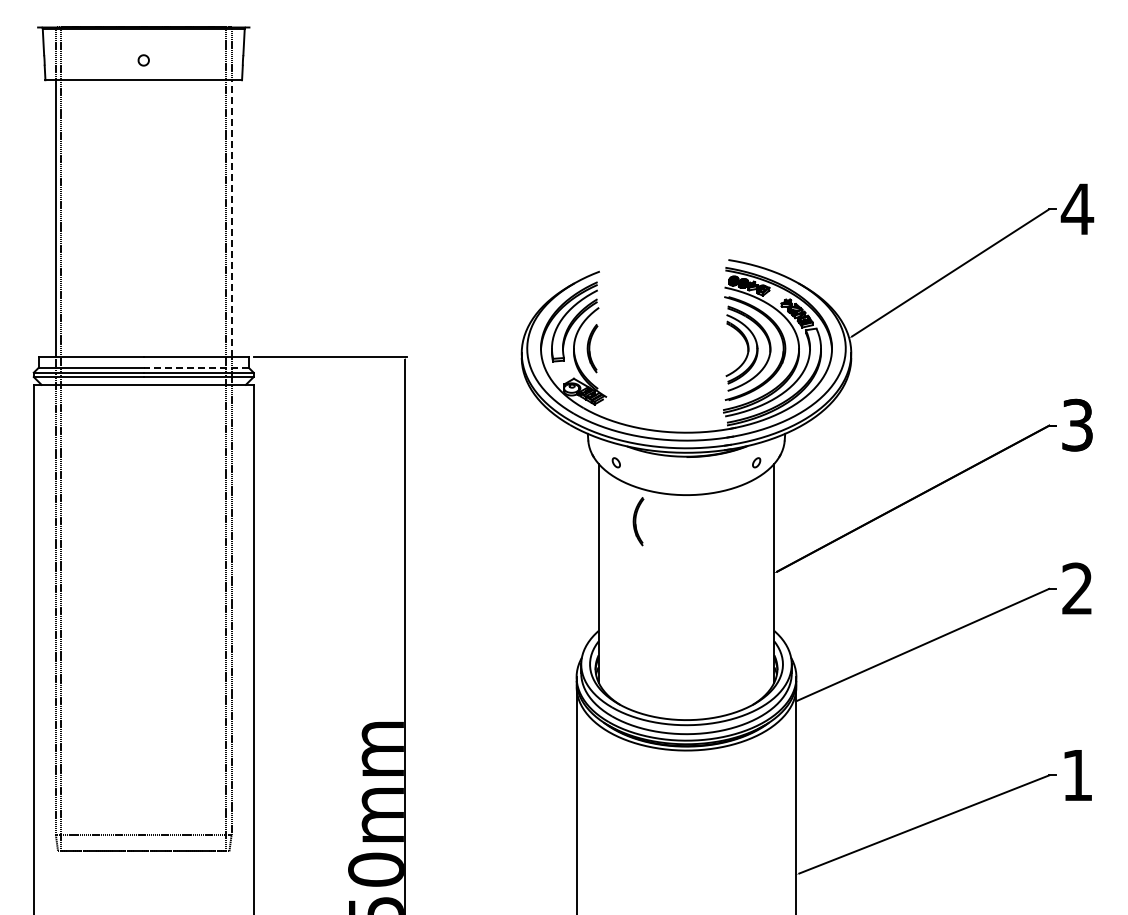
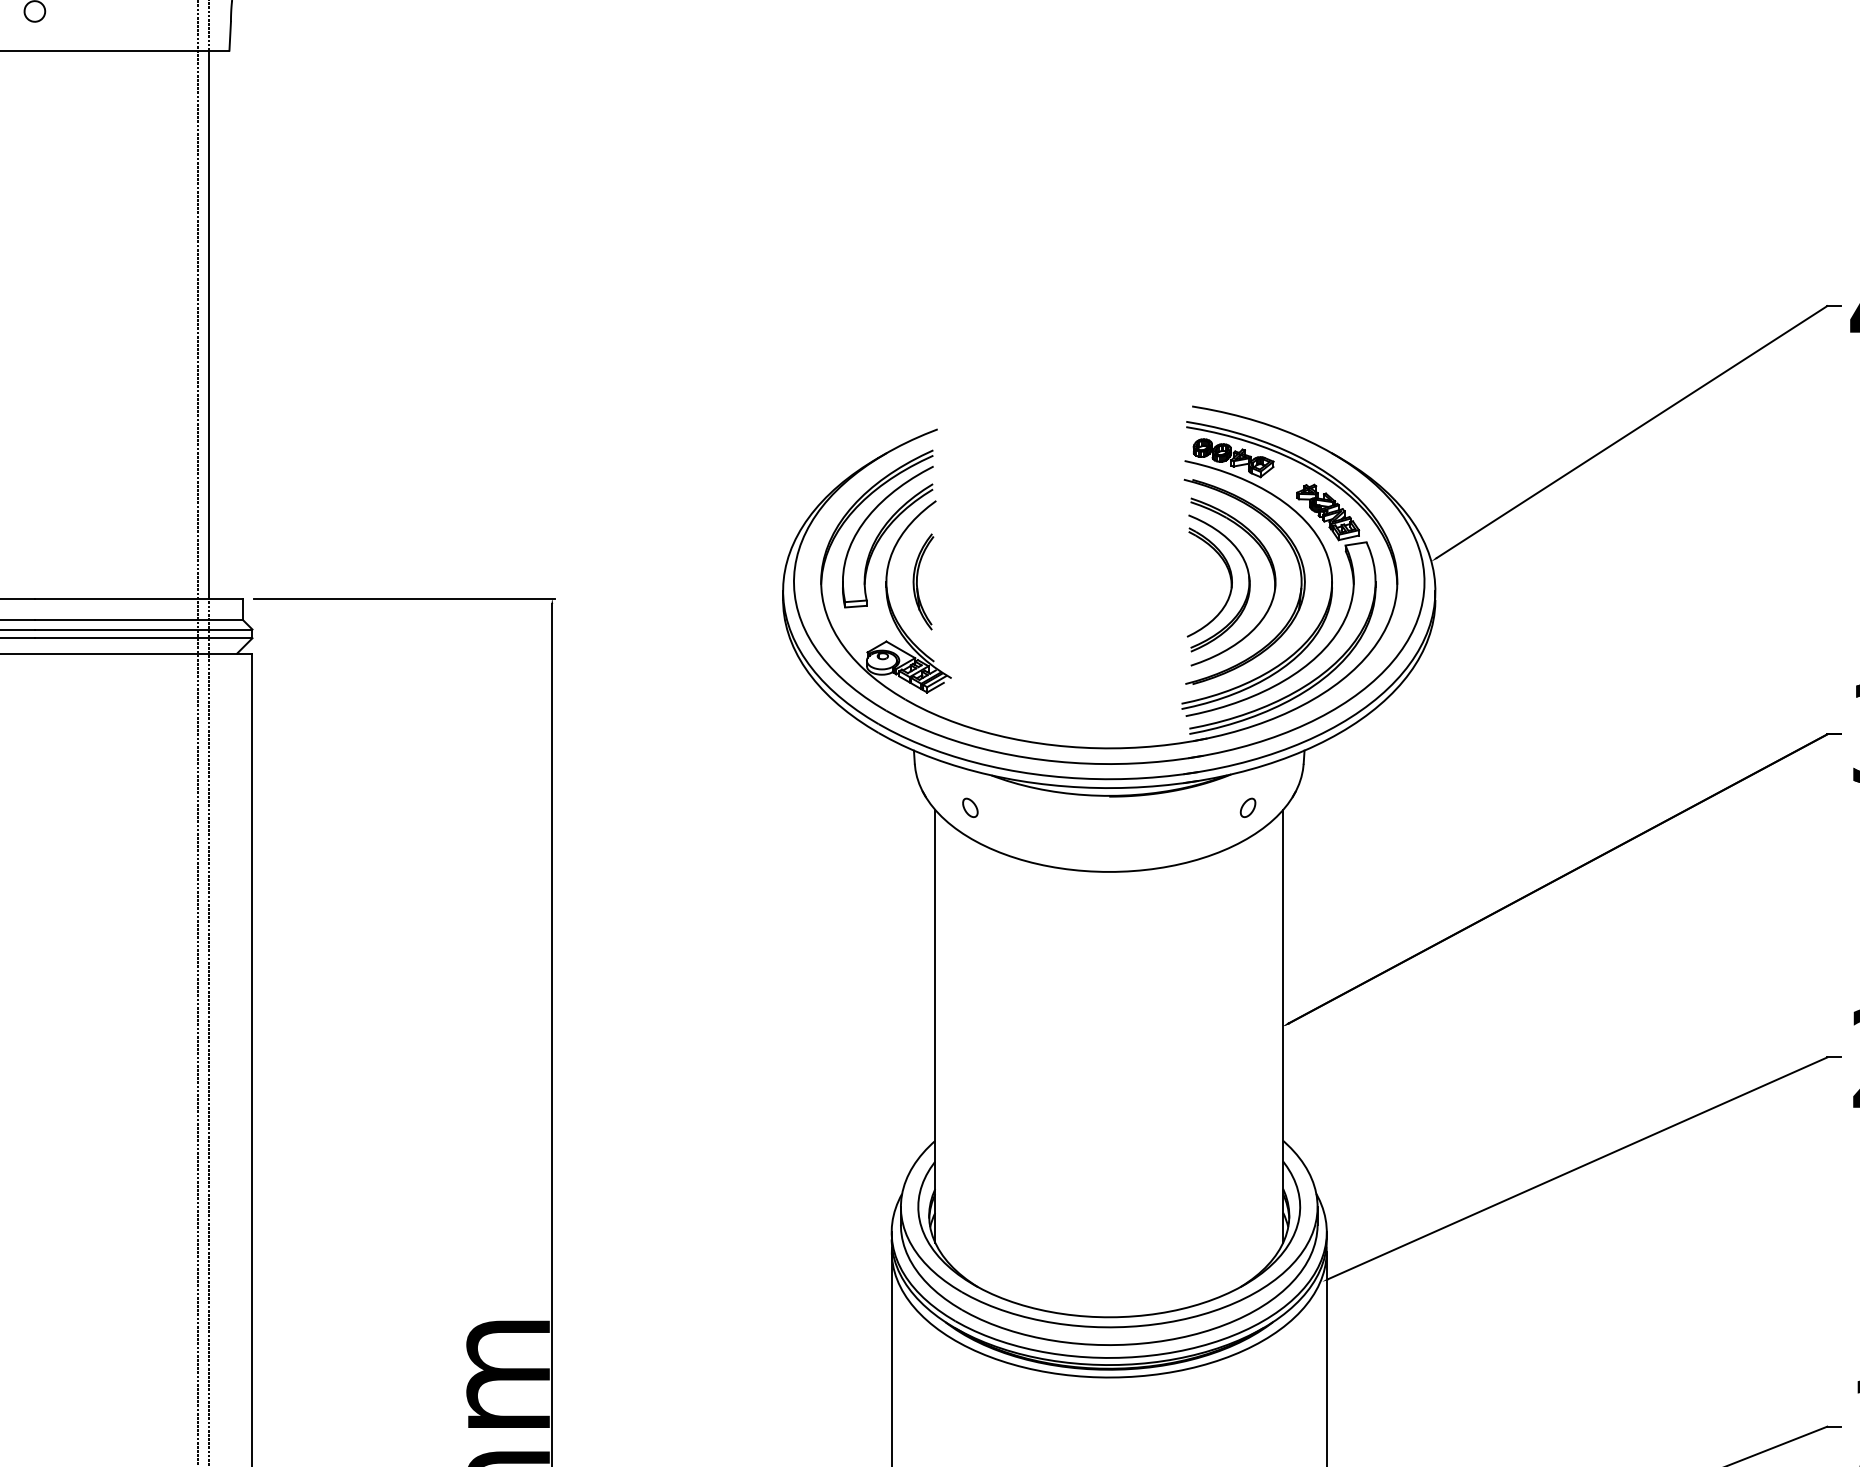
line: (231, 218) -> (208, 324), dashed -> solid
line: (196, 368) -> (139, 621), dashed -> solid
part: (638, 521) -> (1014, 924), removed

